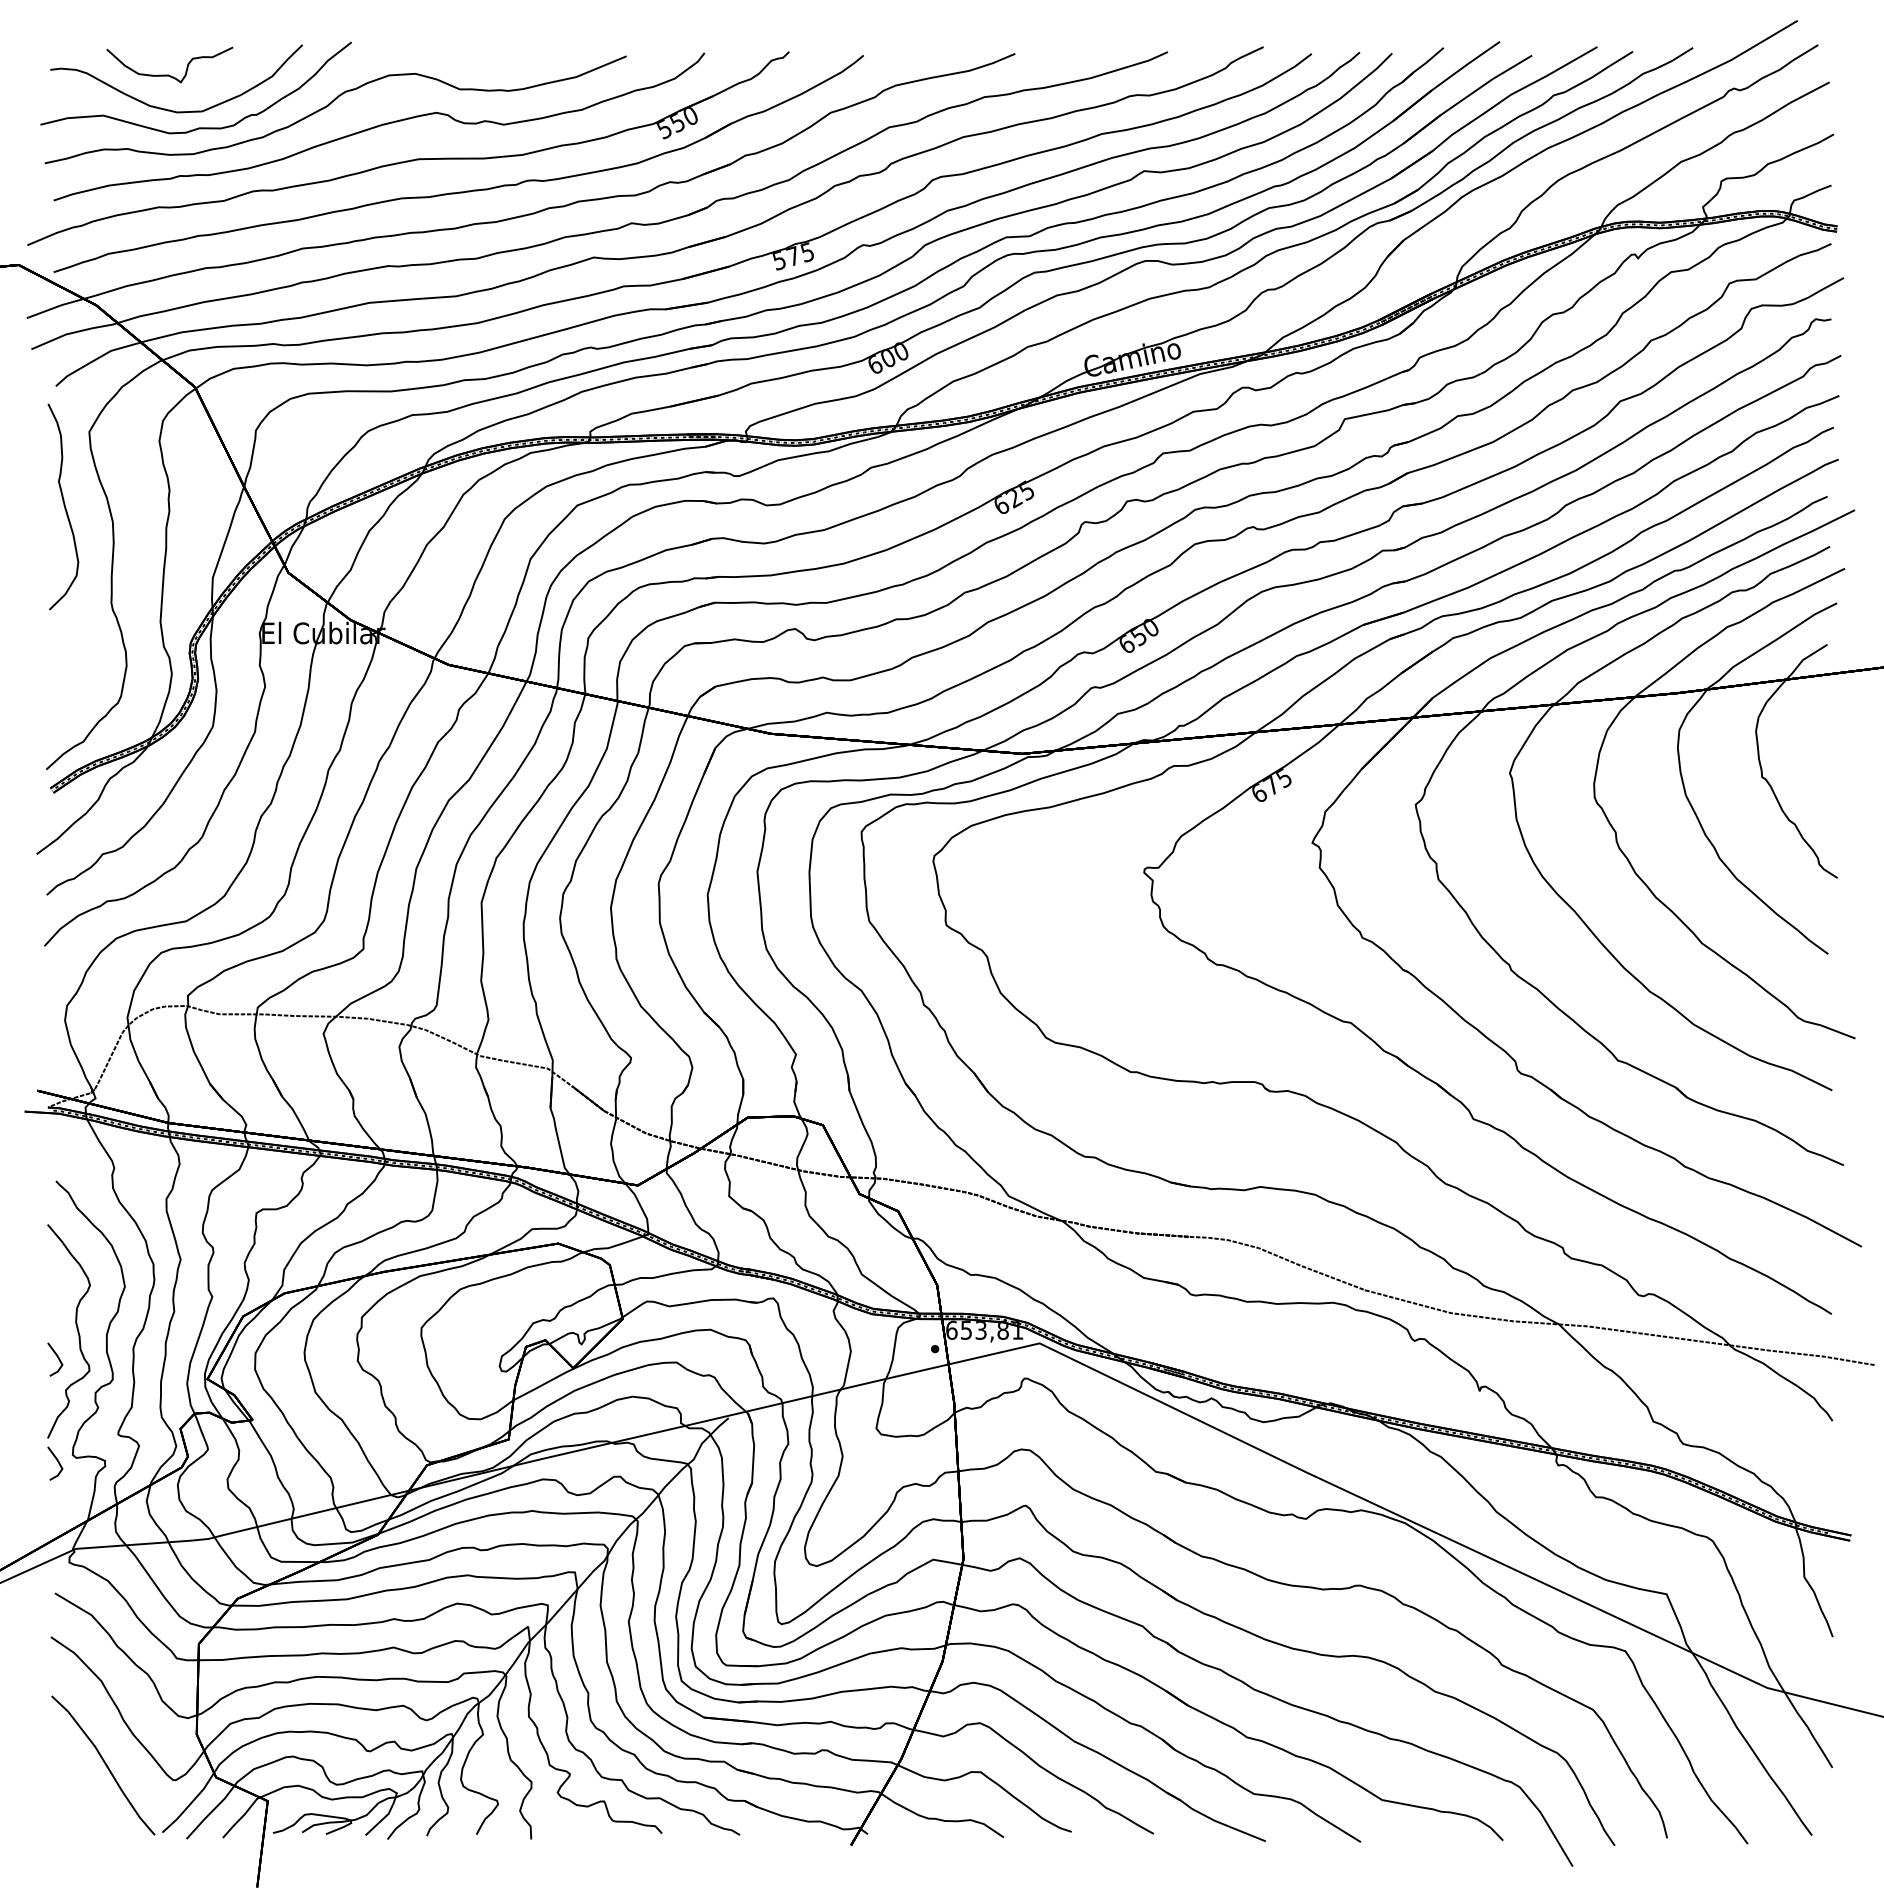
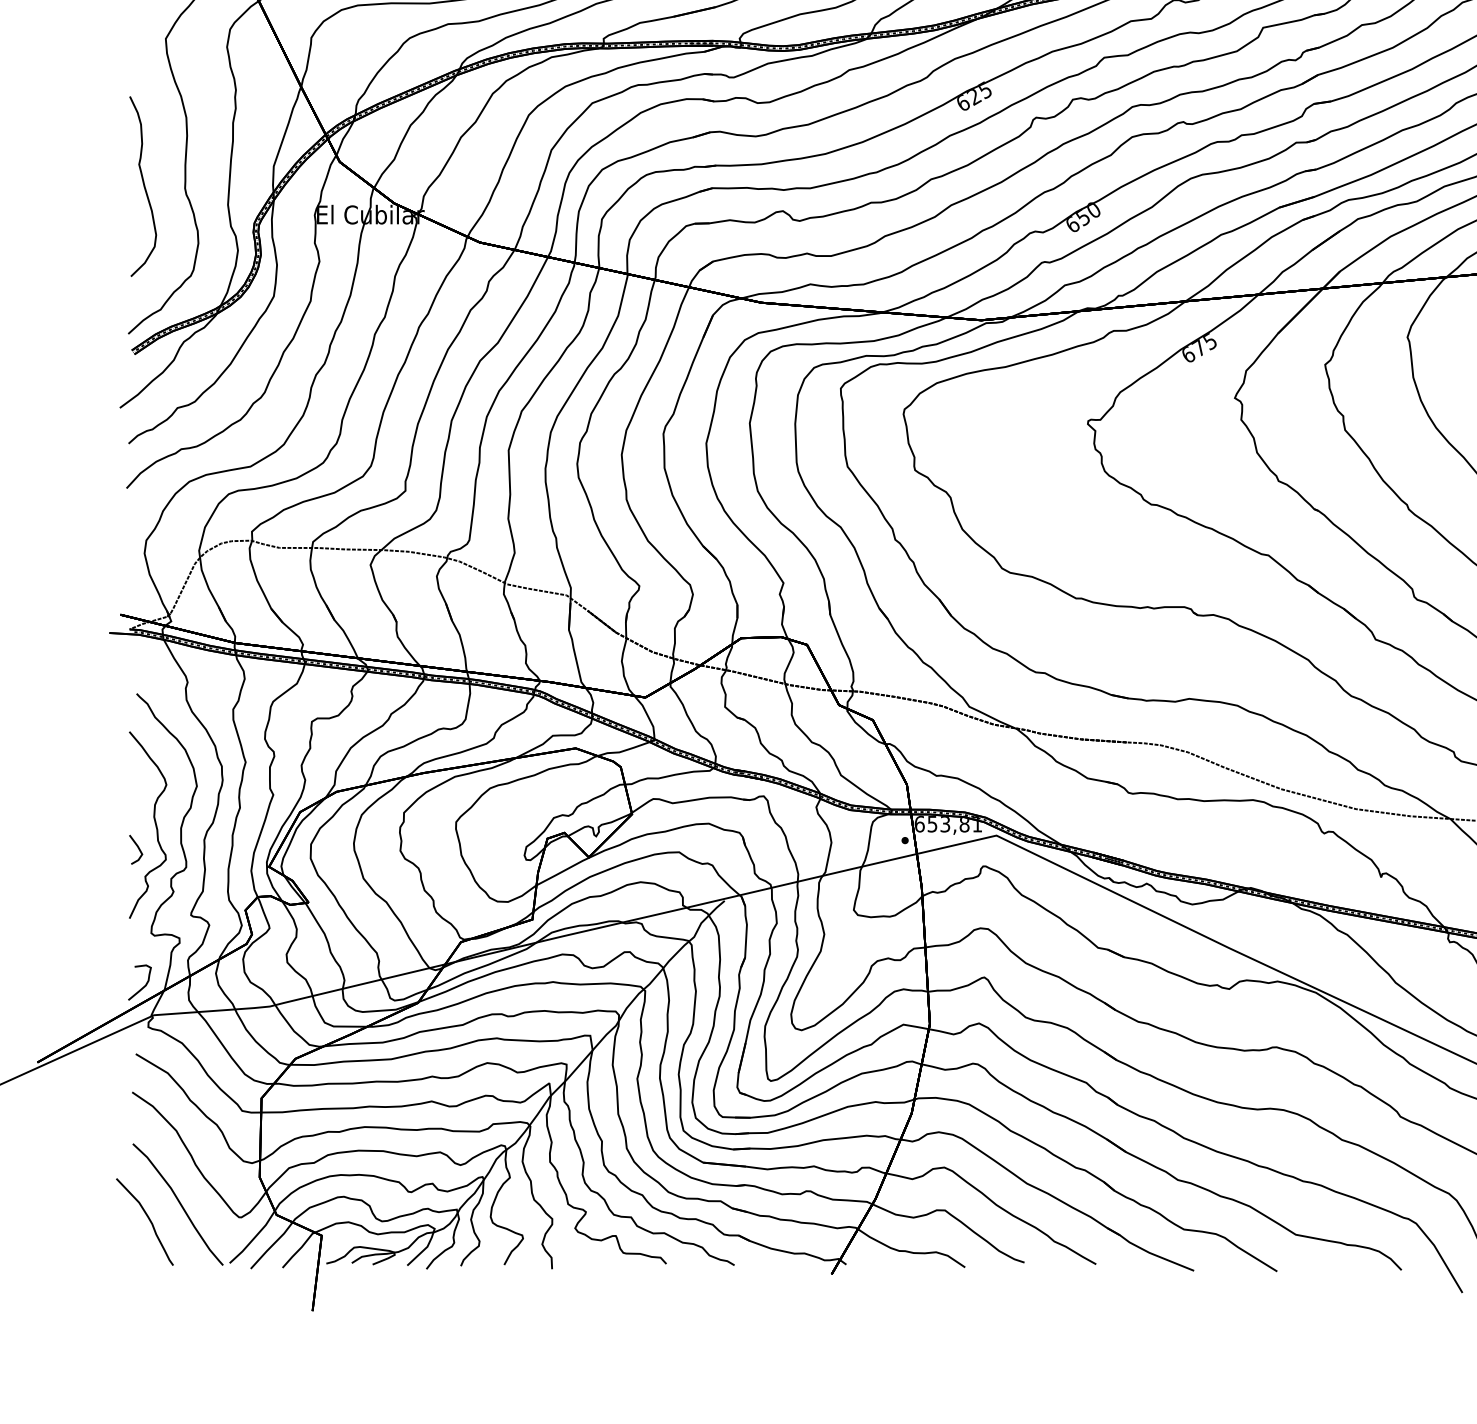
curve: (63, 505) -> (143, 185), moved
line: (57, 1462) -> (137, 939), removed
curve: (64, 1515) -> (144, 986), added
curve: (69, 1782) -> (148, 1219), added

